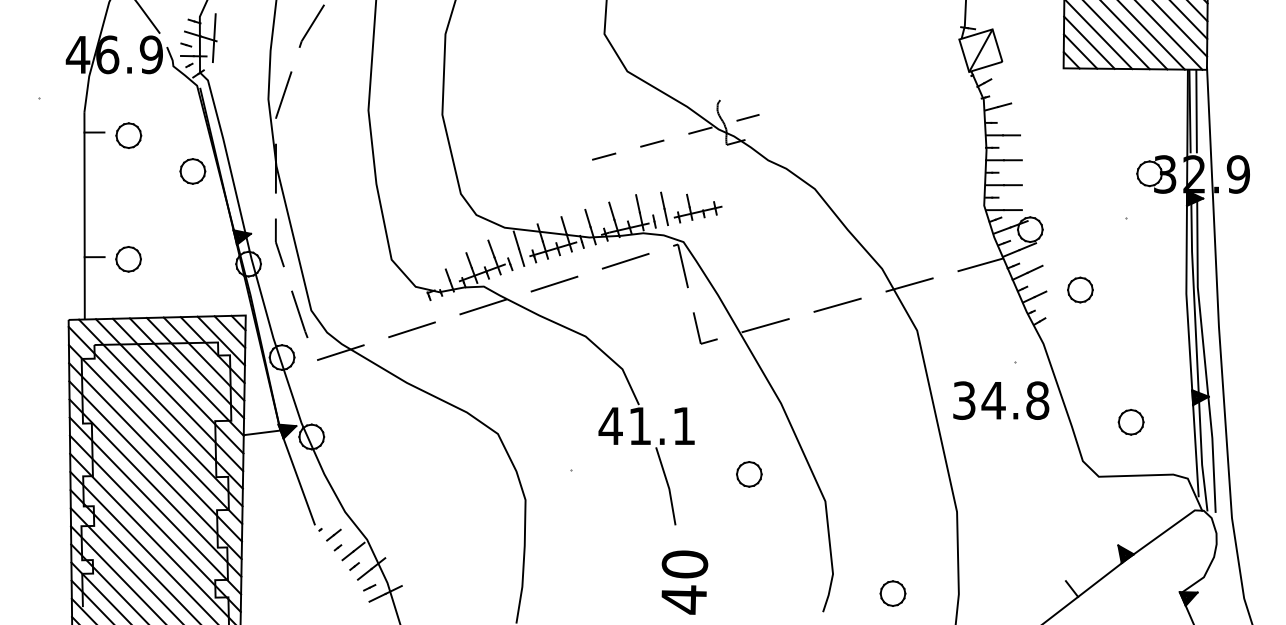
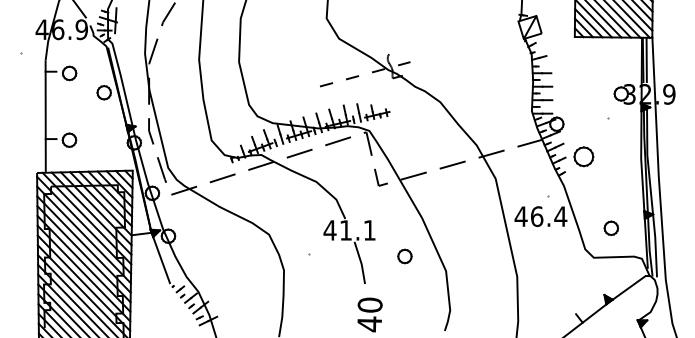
part: (1079, 289) -> (583, 156), size x1.4
text: (1000, 400) -> (540, 216), 34.8 -> 46.4
part: (892, 592) -> (482, 320), removed

